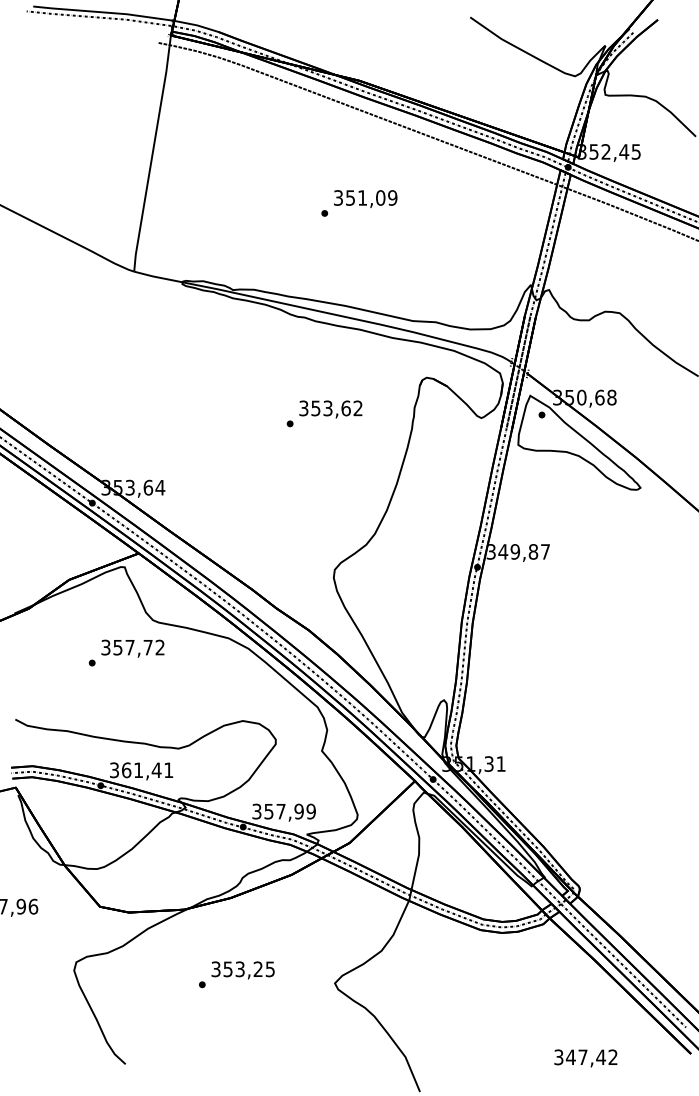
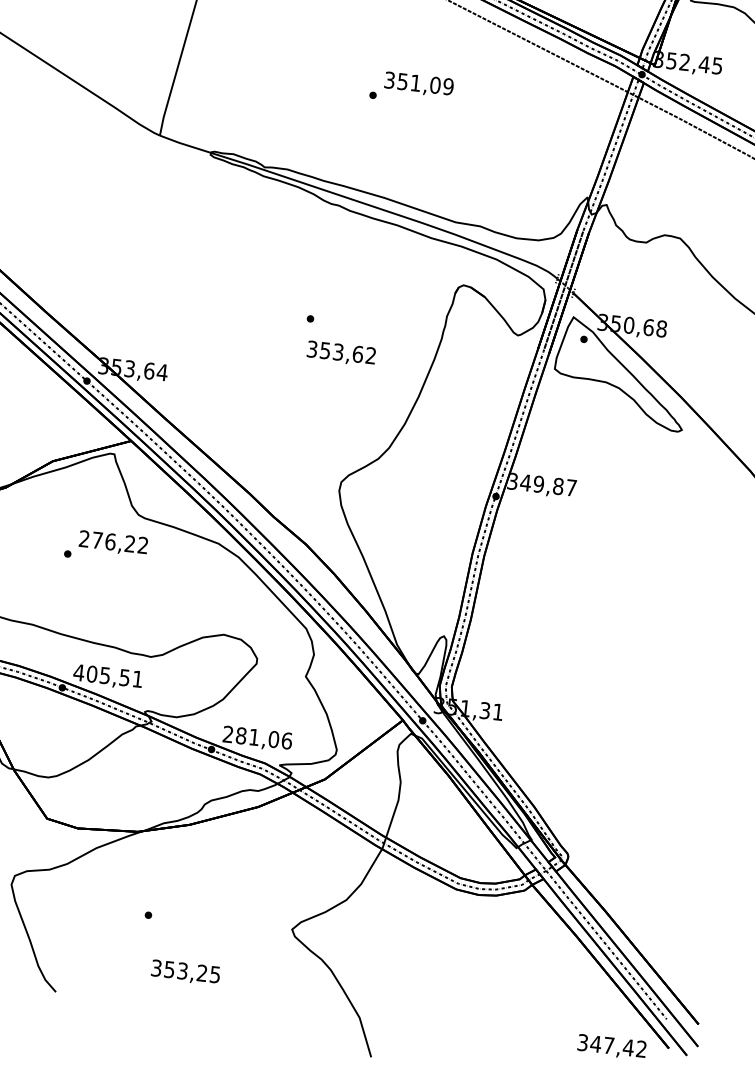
text: (330, 409) -> (340, 353), moved
text: (126, 647) -> (106, 541), 357,72 -> 276,22
text: (135, 770) -> (101, 675), 361,41 -> 405,51
text: (284, 811) -> (258, 737), 357,99 -> 281,06
text: (242, 970) -> (185, 972), moved
text: (585, 1058) -> (611, 1047), moved

